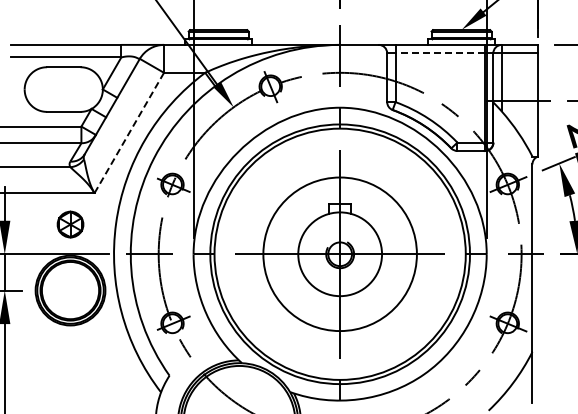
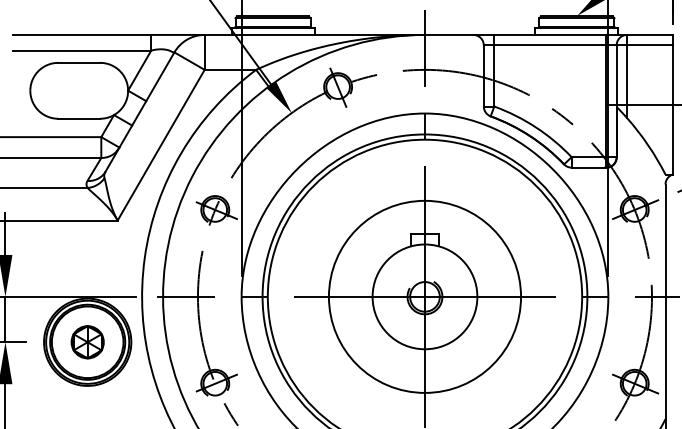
line: (440, 53) -> (550, 45), dashed -> solid
line: (129, 133) -> (161, 145), dashed -> solid
part: (70, 224) -> (87, 342), moved

